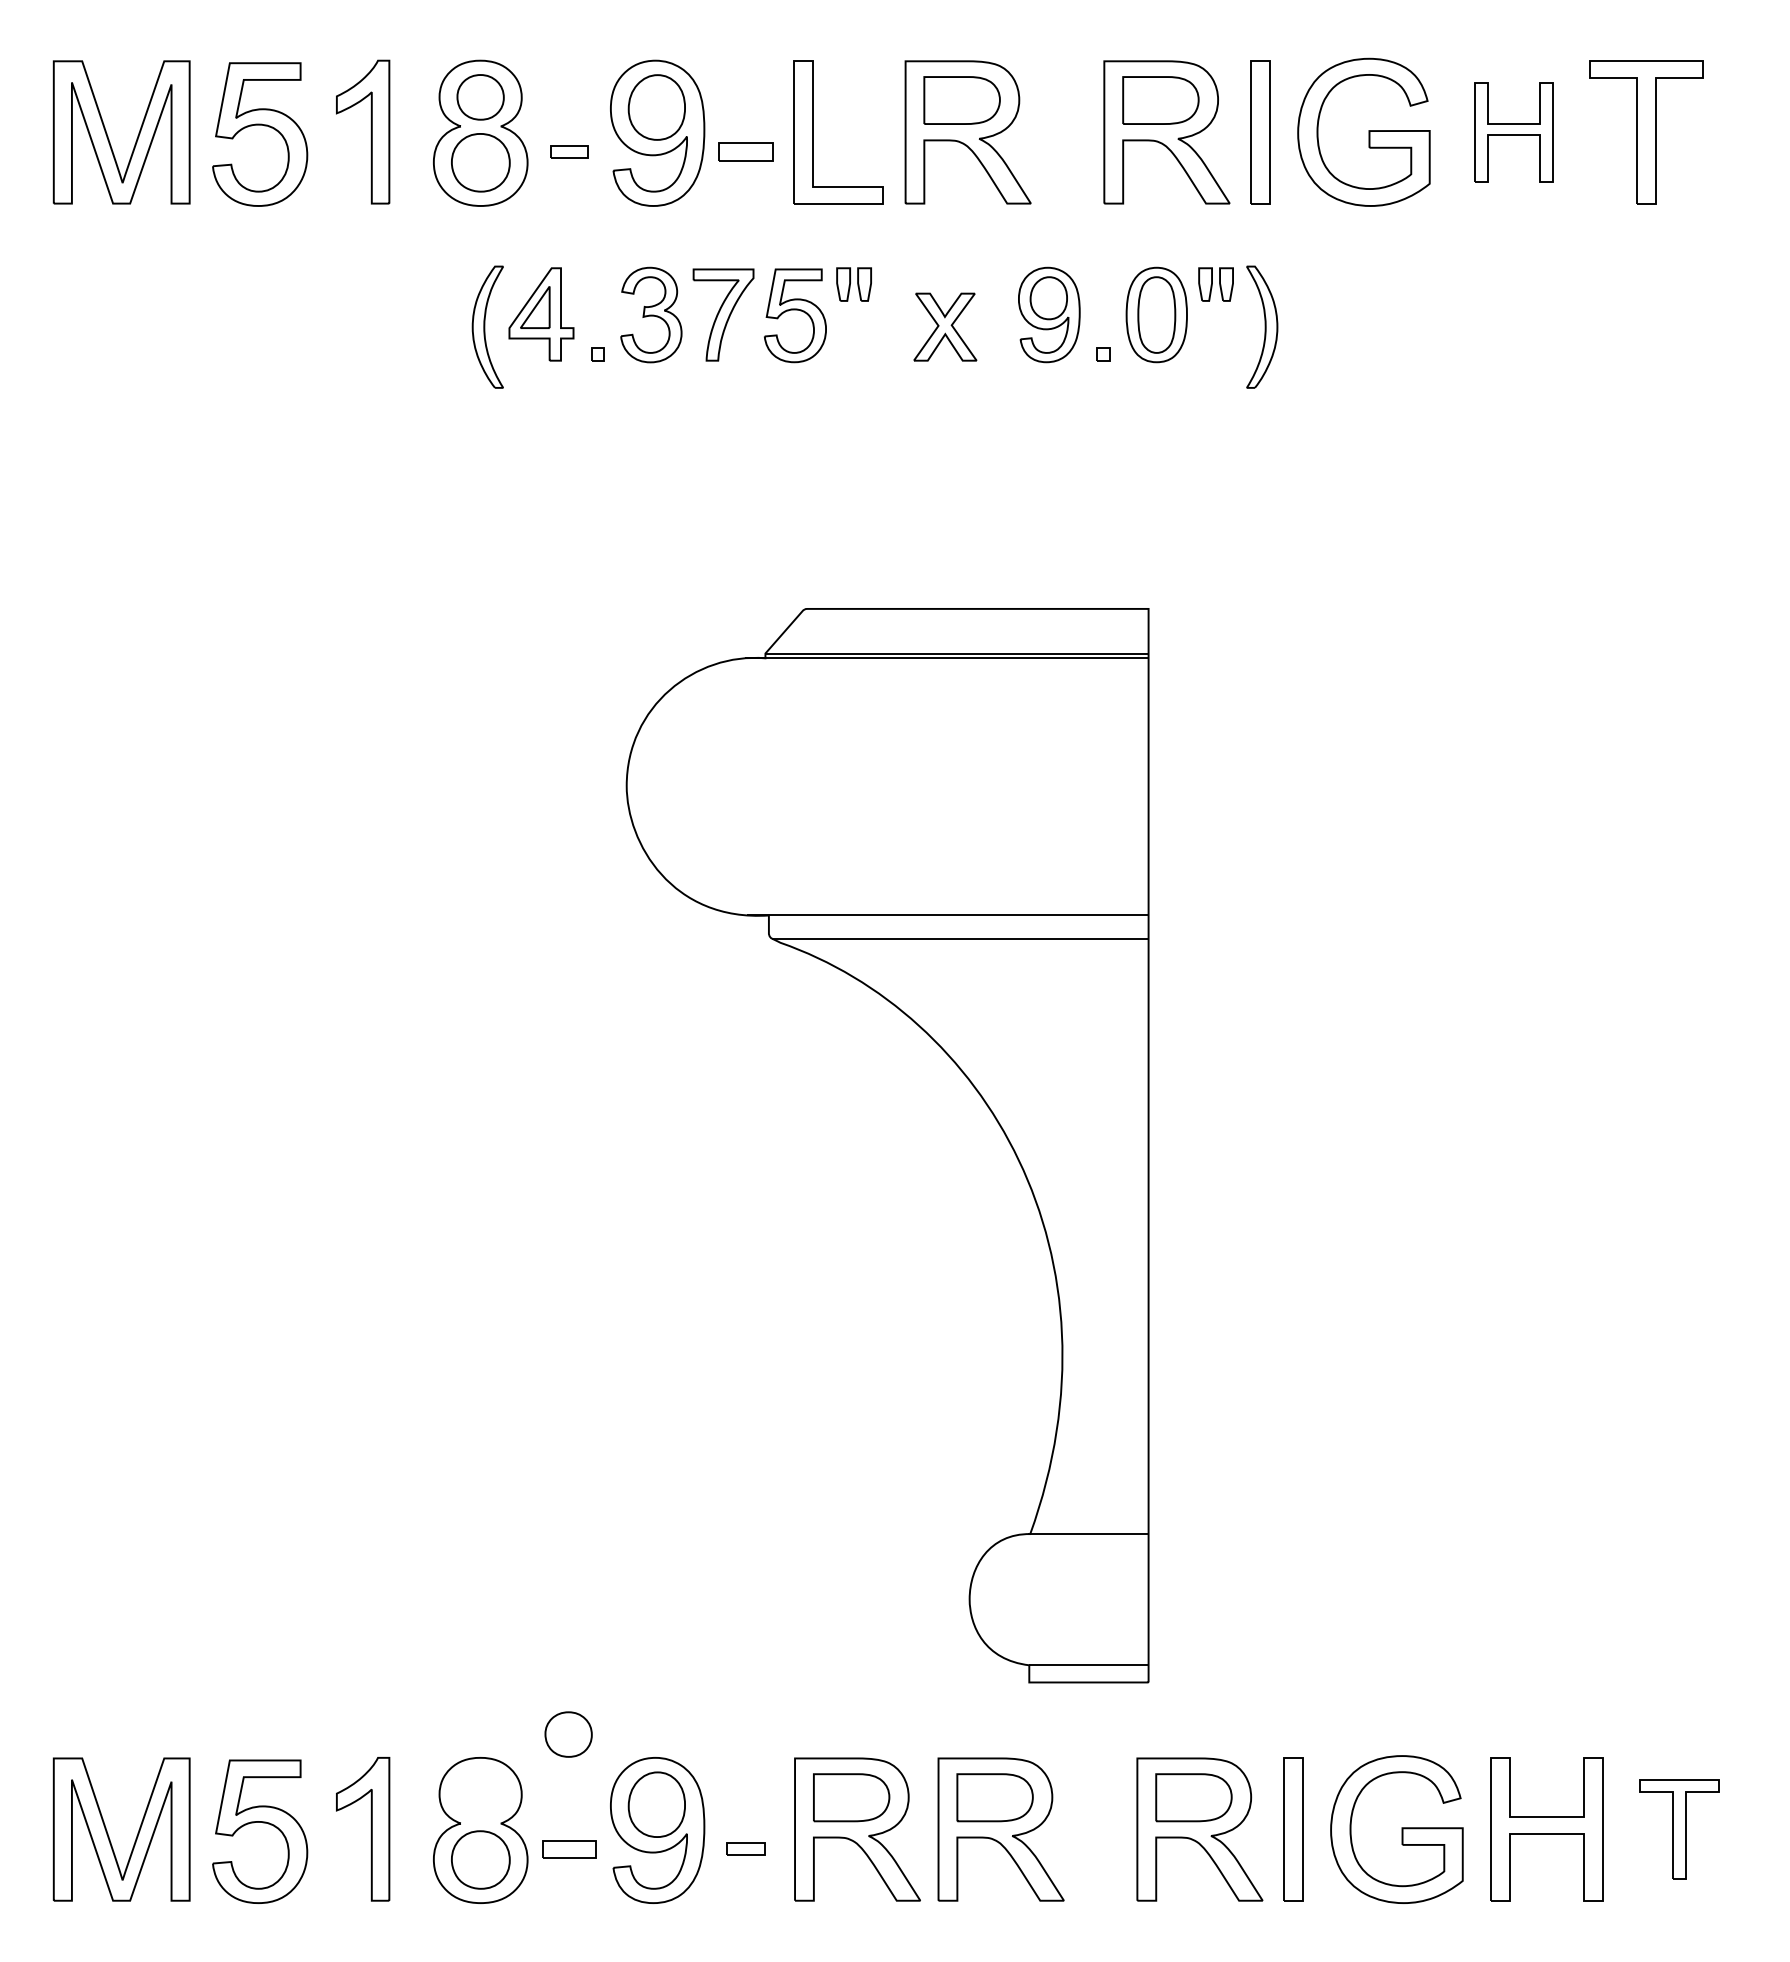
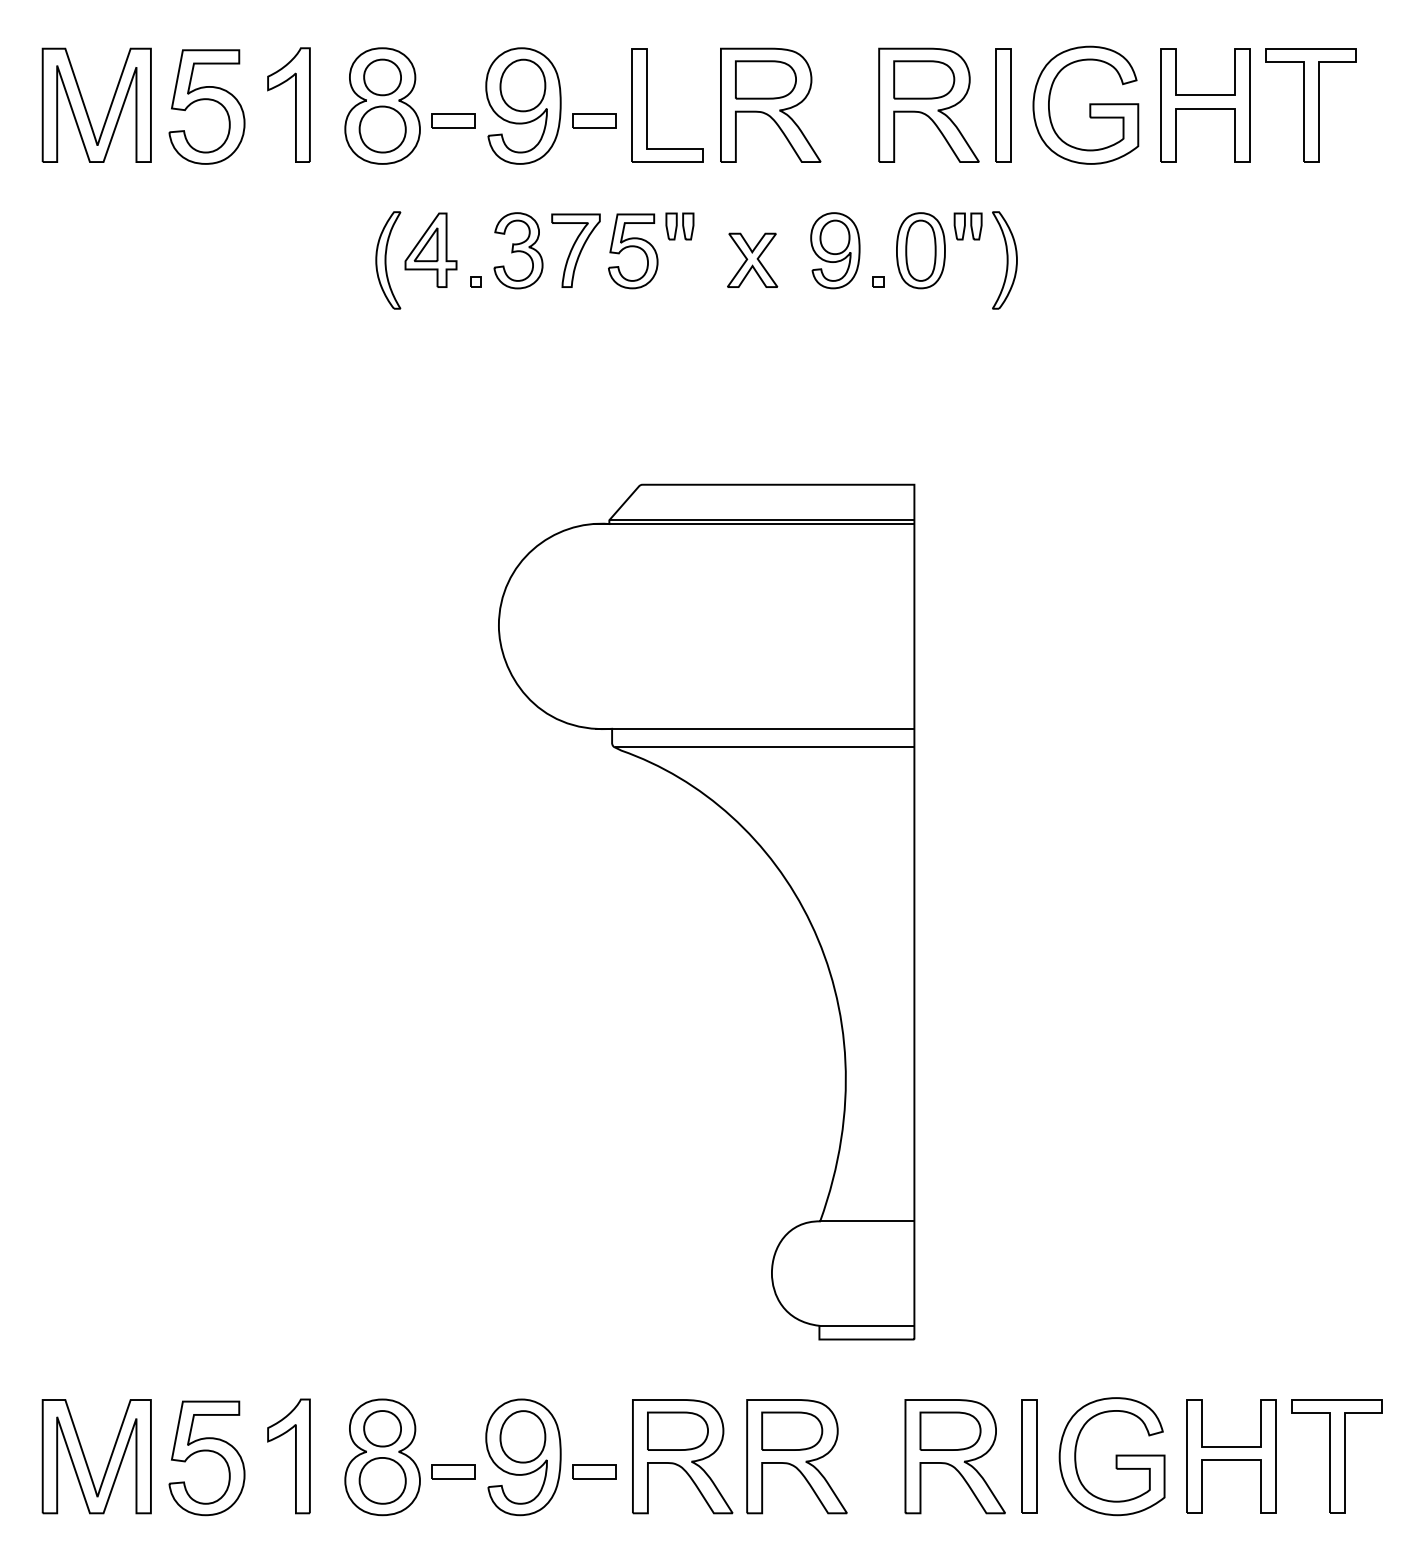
part: (1513, 132) -> (1204, 105), size x1.43
part: (569, 151) -> (453, 120), size x1.43
part: (568, 1734) -> (382, 1428), moved
part: (1679, 1829) -> (1337, 1456), size x1.43
part: (745, 1849) -> (593, 1472), size x1.43

